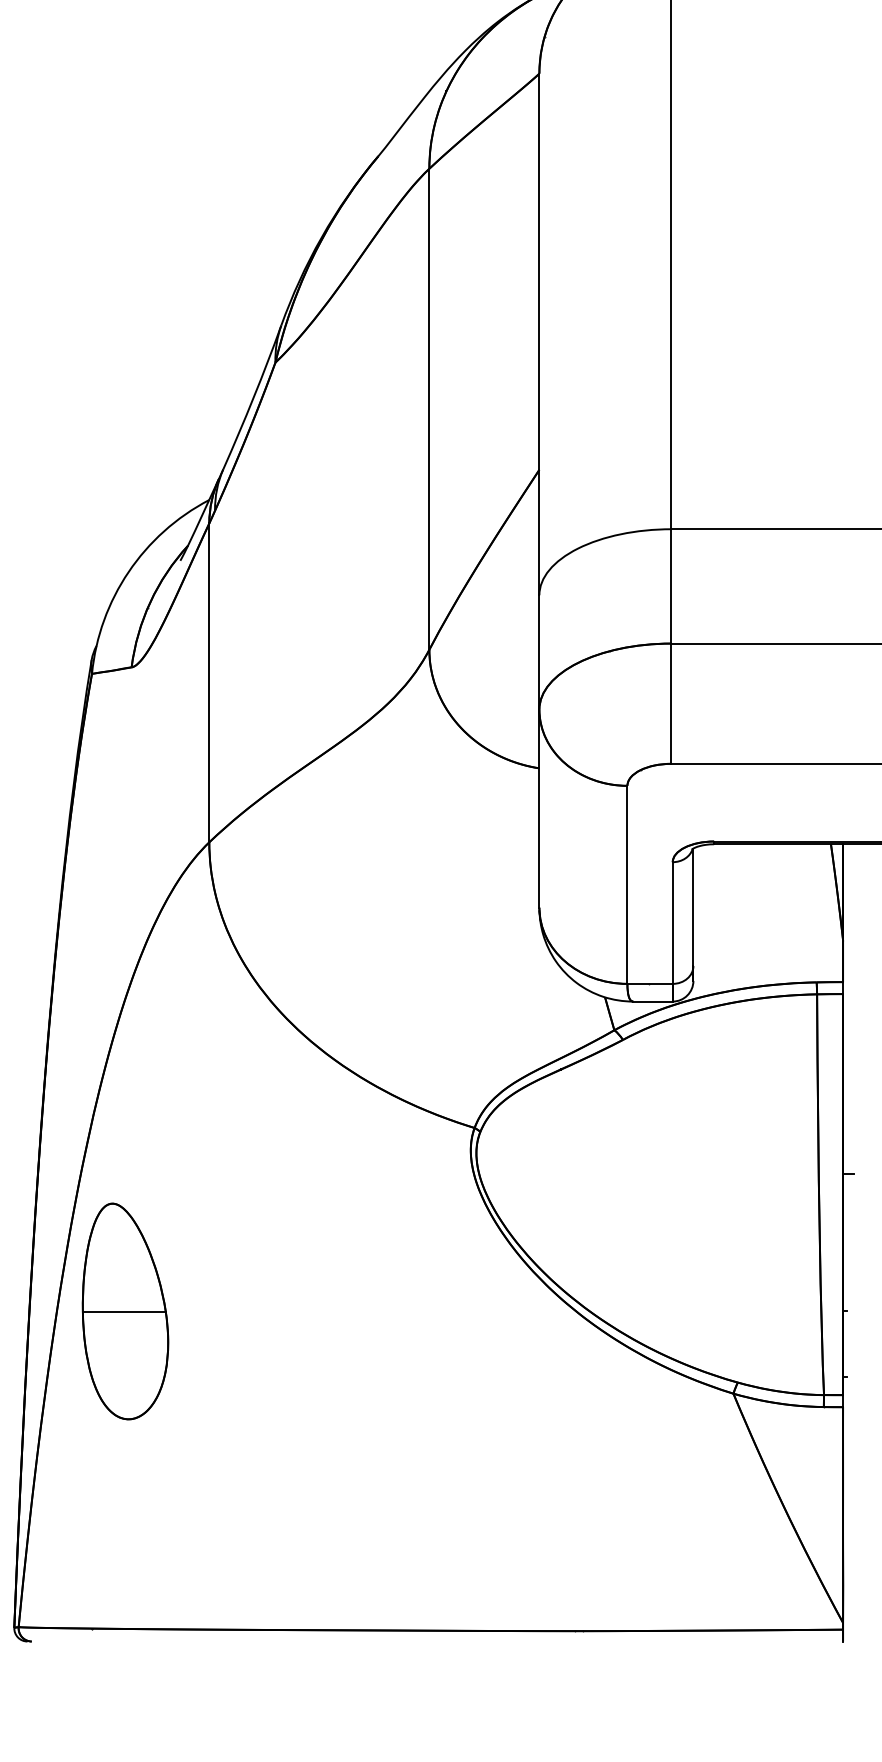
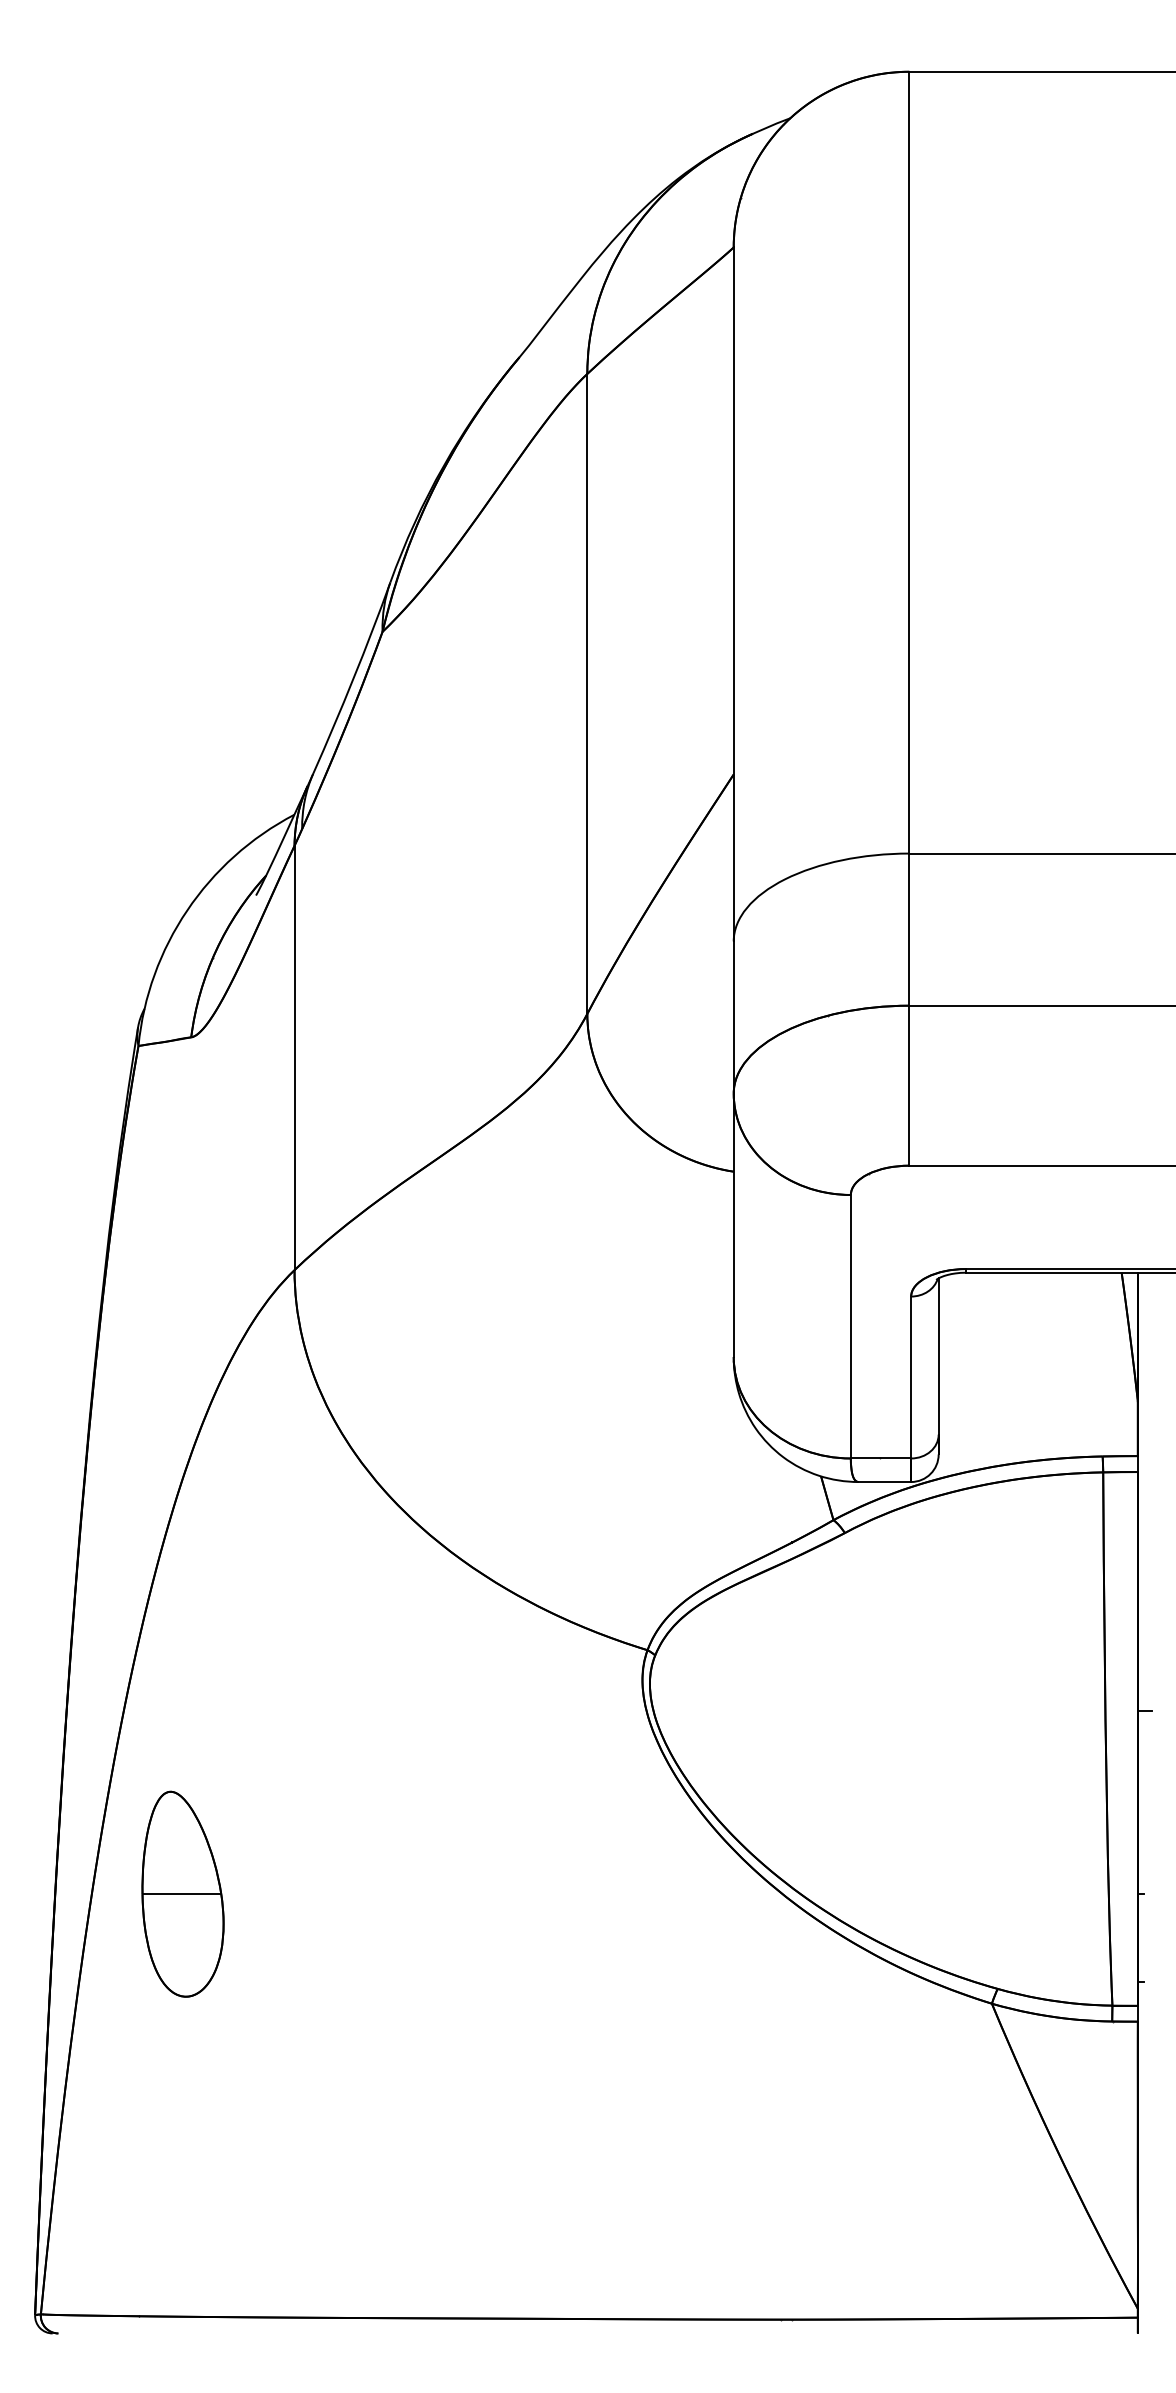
part: (125, 1310) -> (182, 1893), size x0.71

